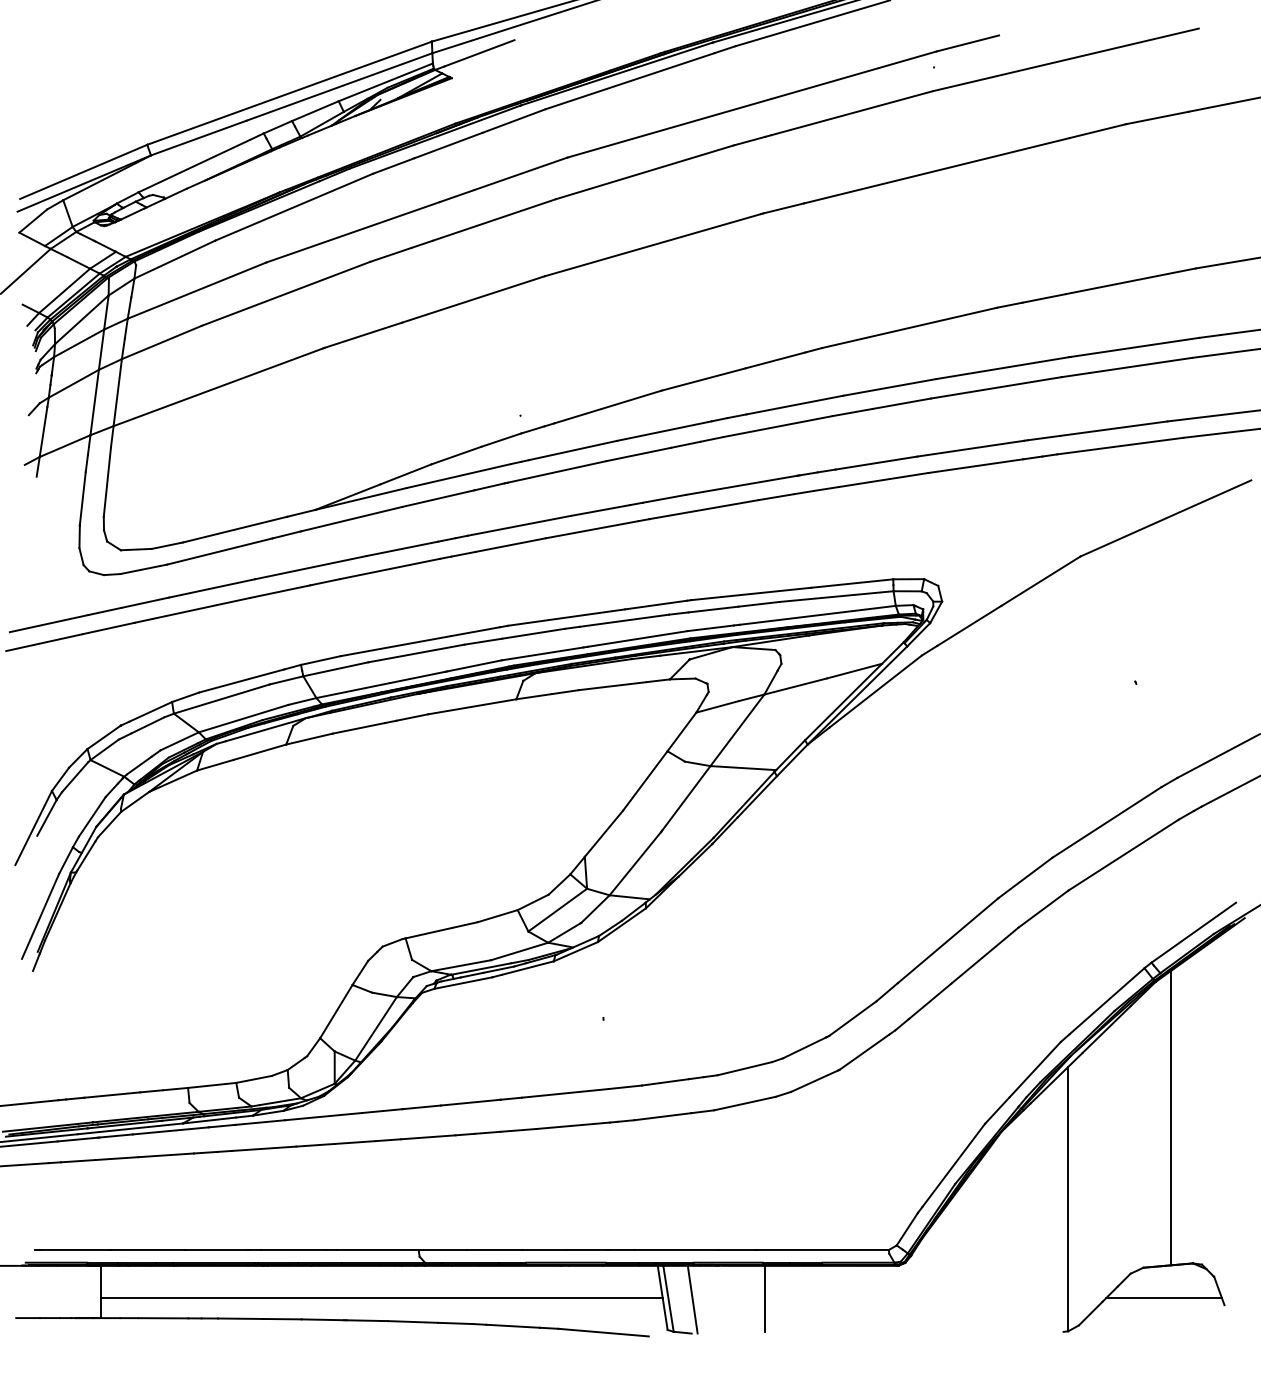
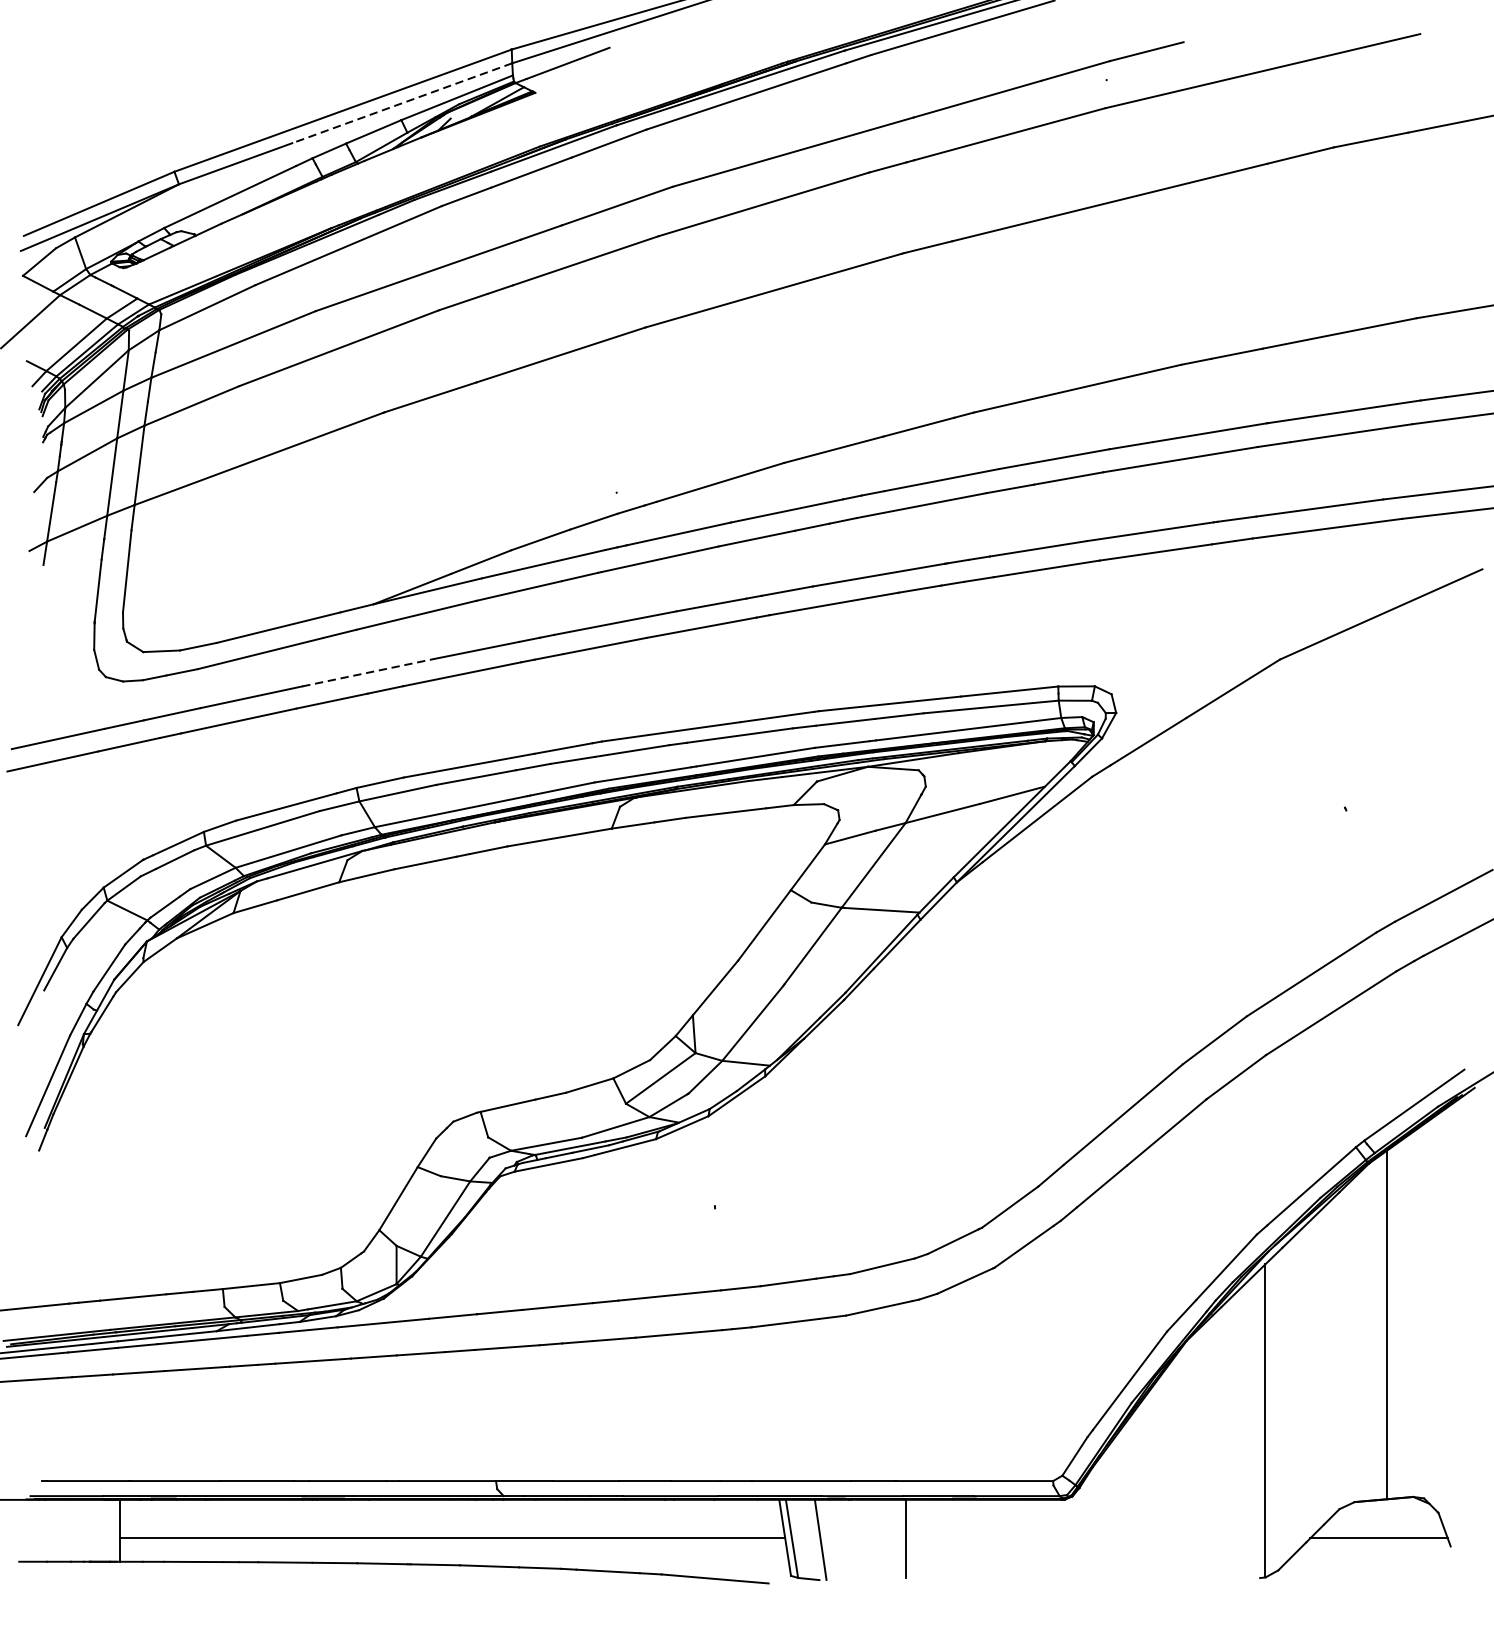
line: (339, 86) -> (402, 102), solid -> dashed
line: (310, 567) -> (367, 672), solid -> dashed

